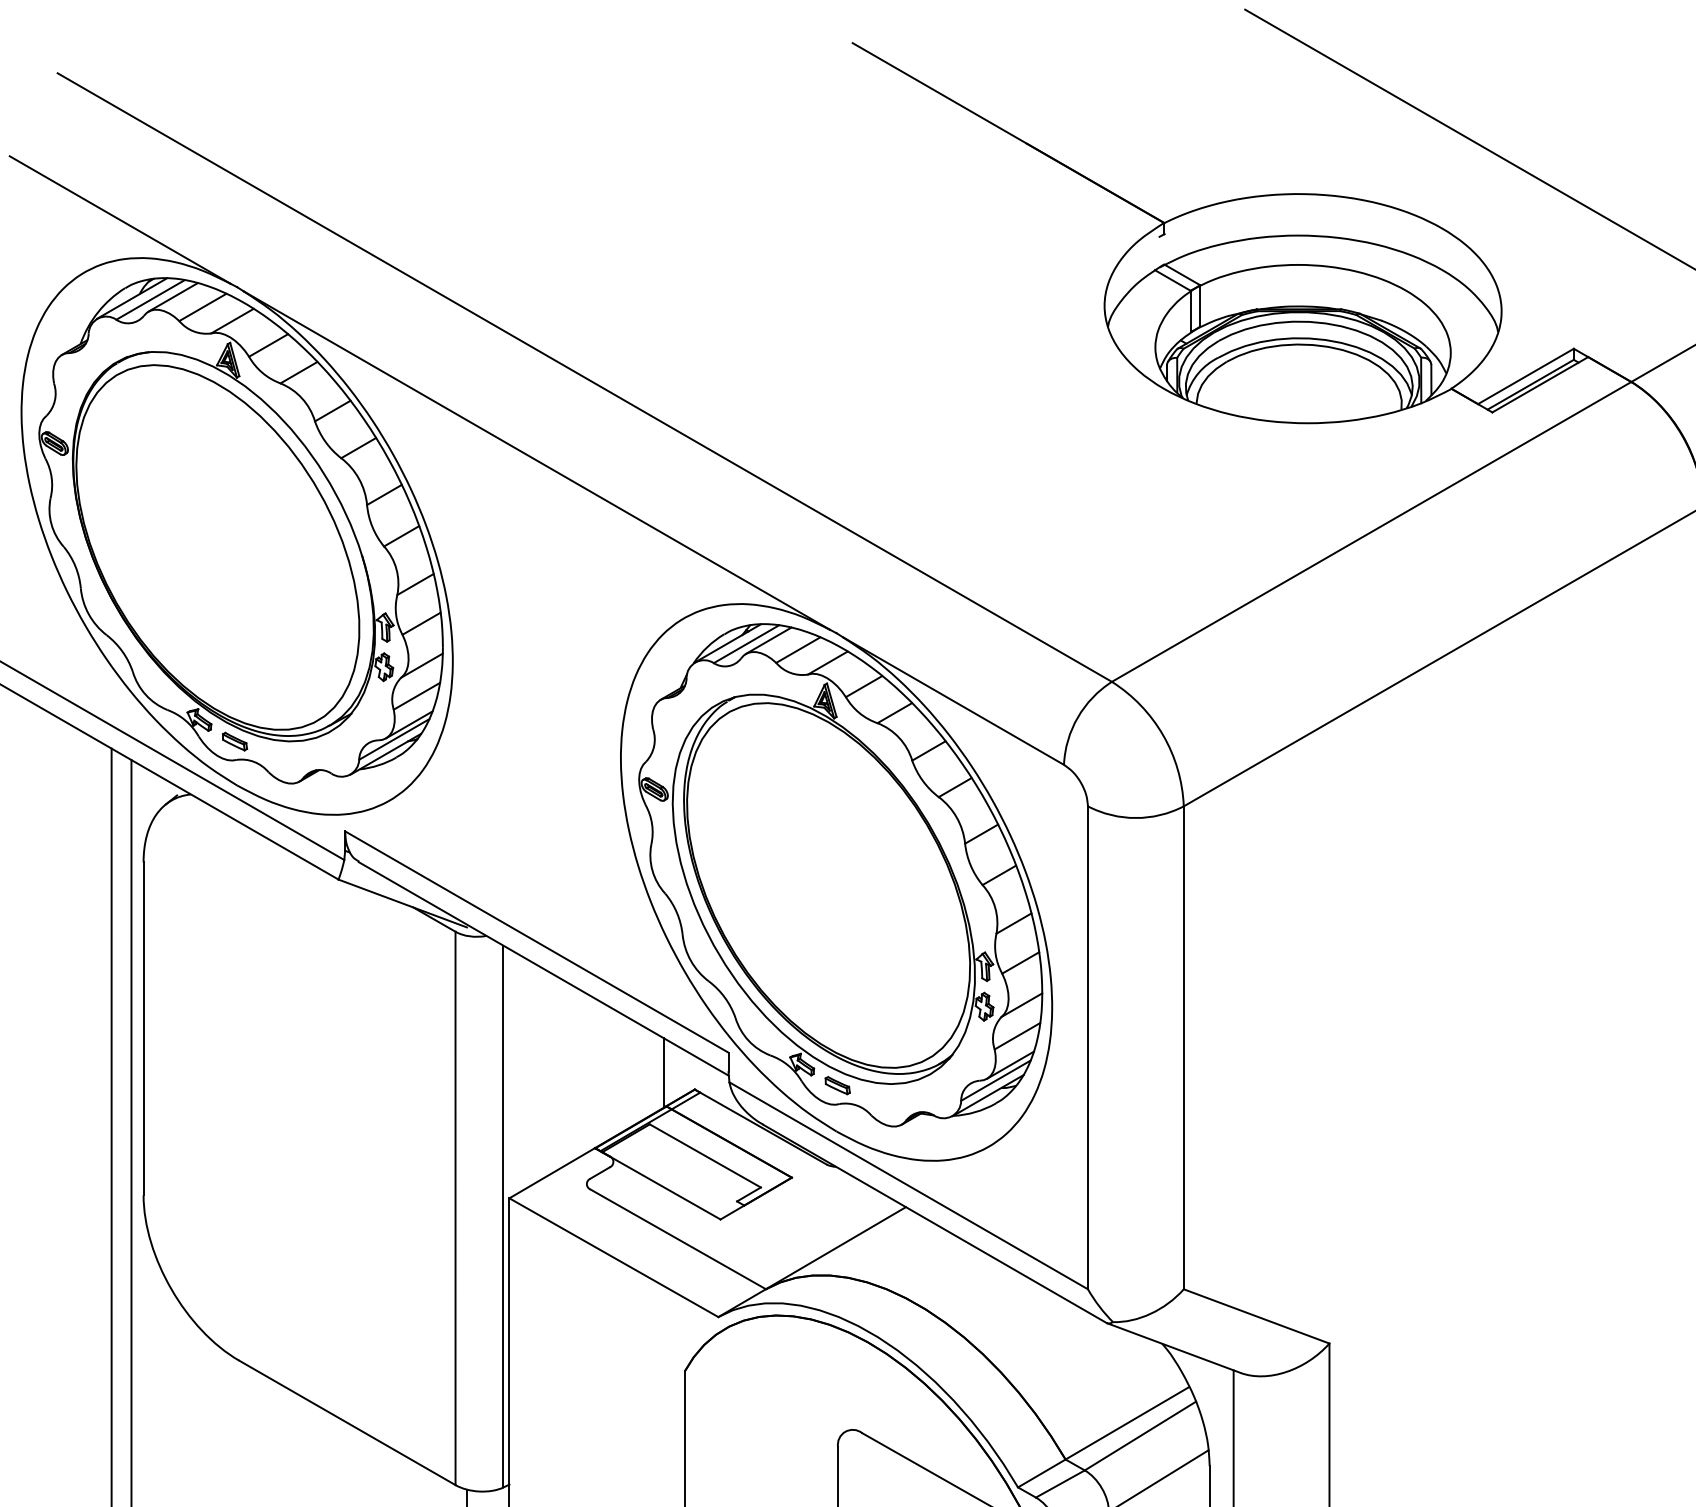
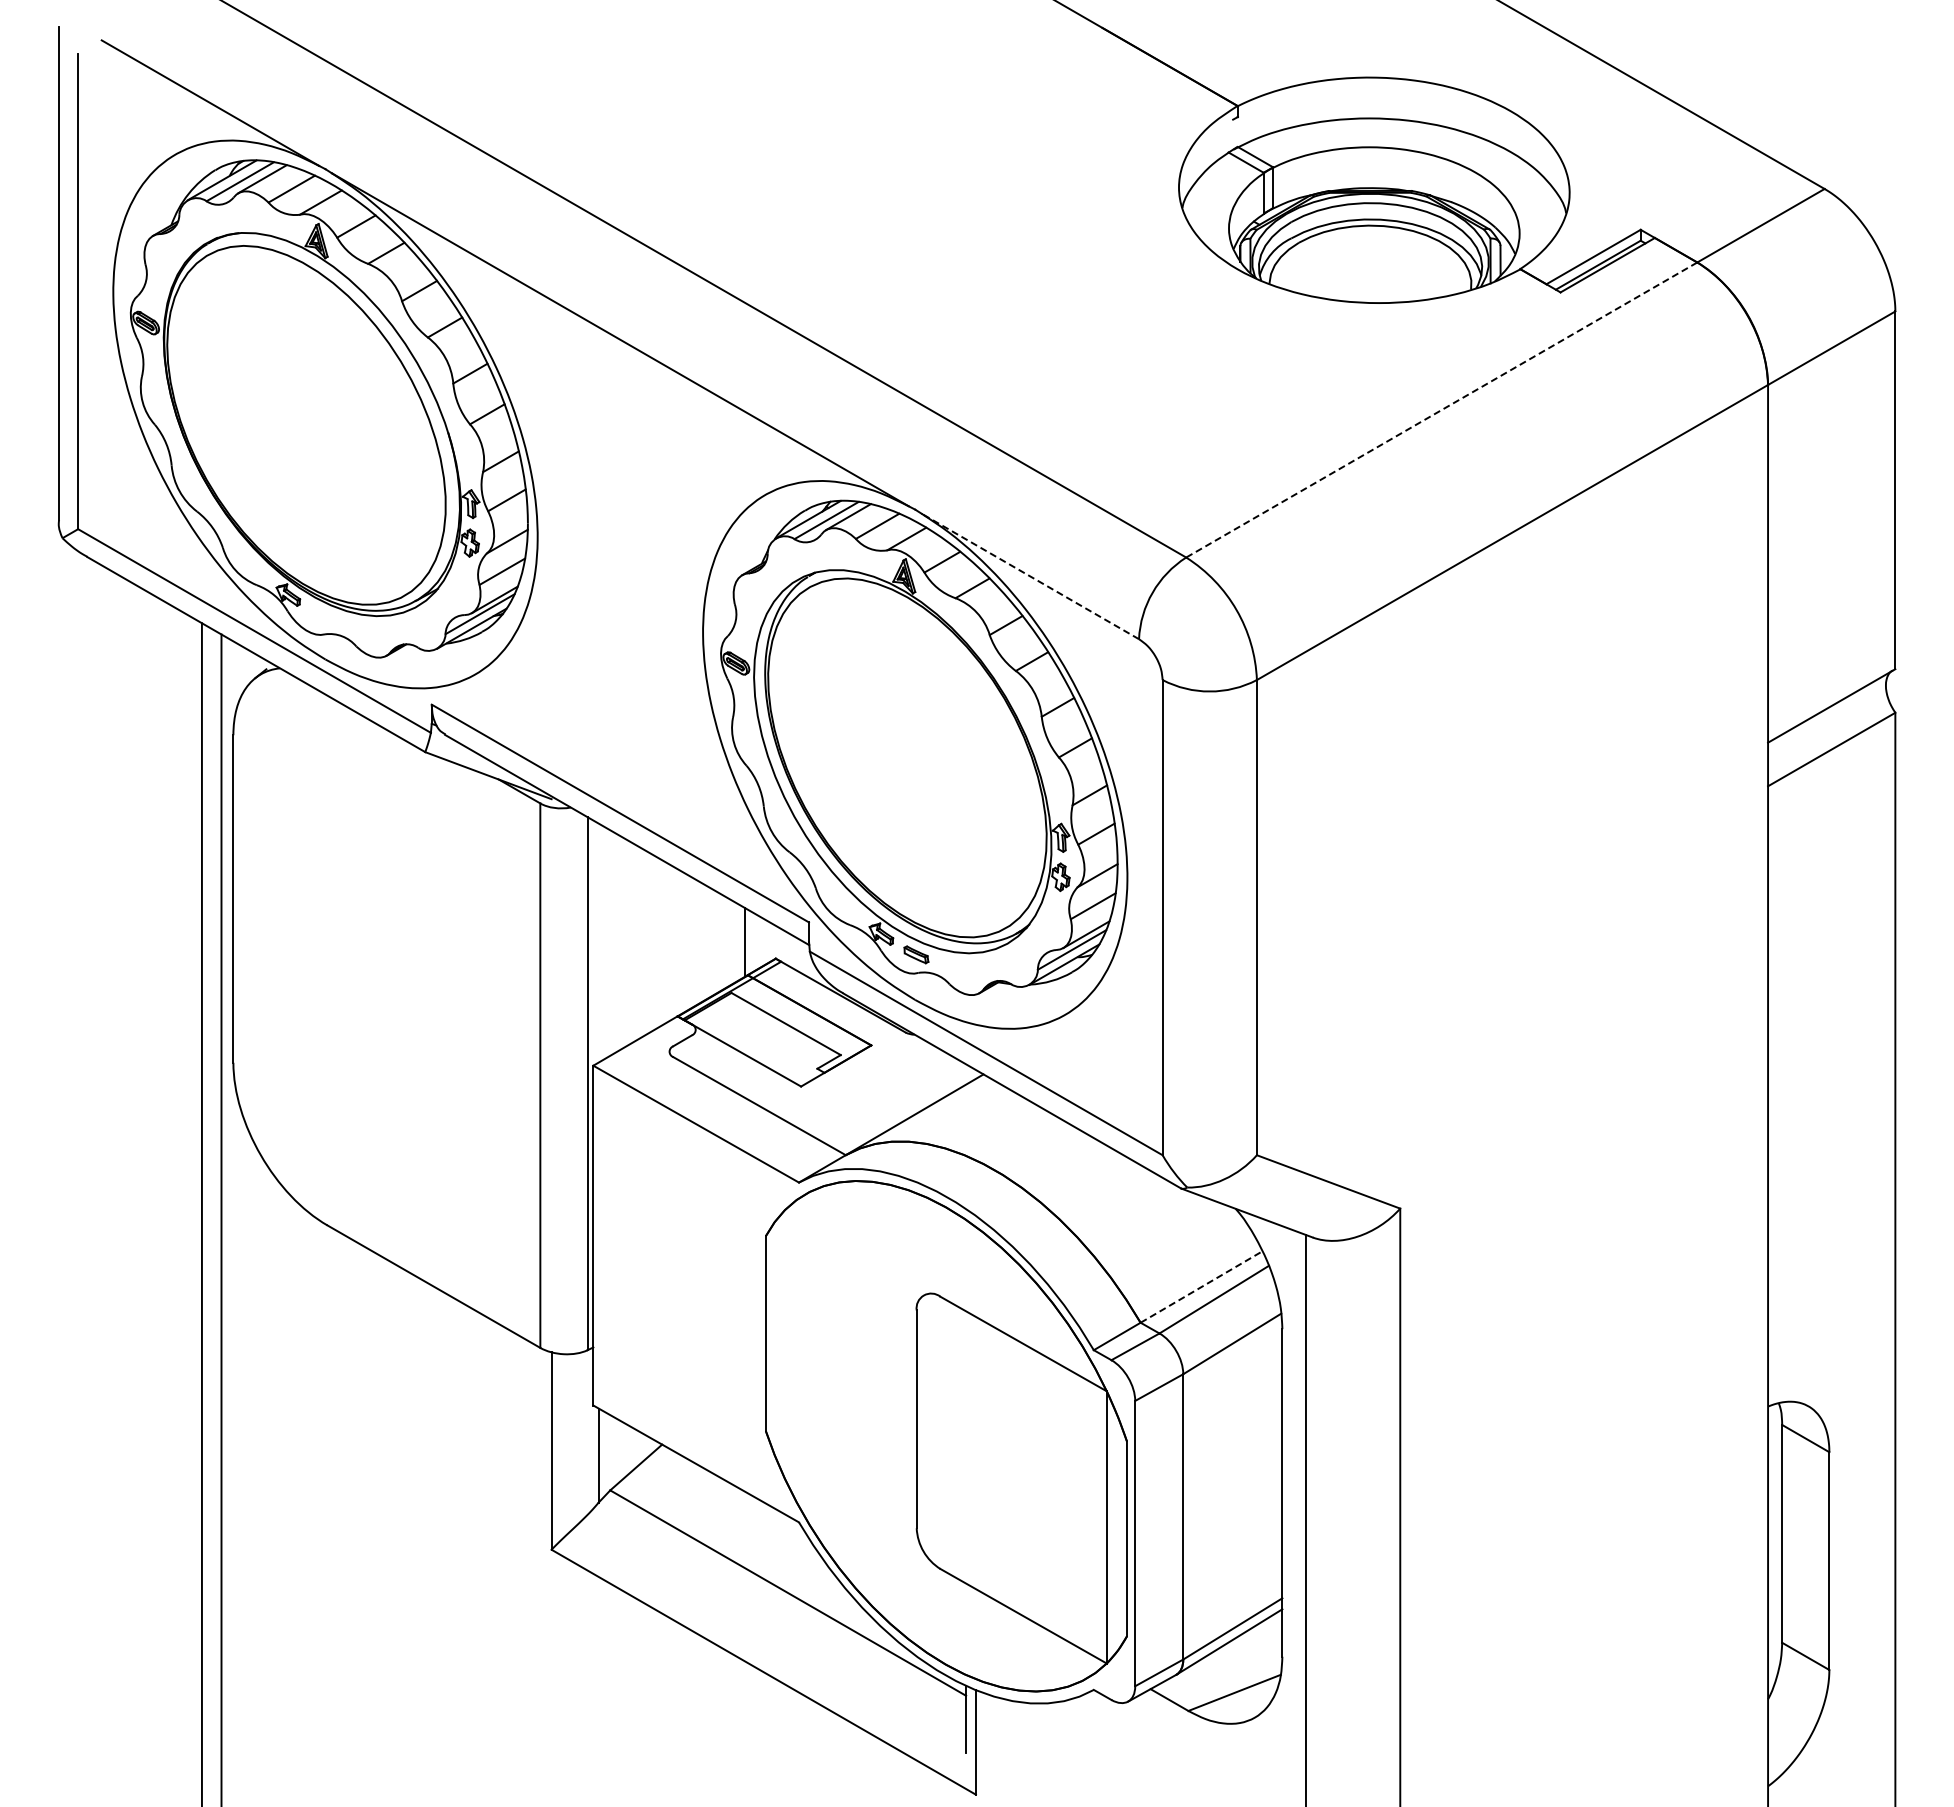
line: (1371, 532) -> (1441, 410), solid -> dashed
line: (953, 701) -> (1030, 576), solid -> dashed
part: (235, 740) -> (323, 615), removed
line: (1127, 1423) -> (1201, 1287), solid -> dashed

